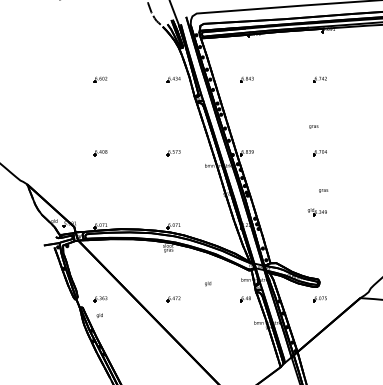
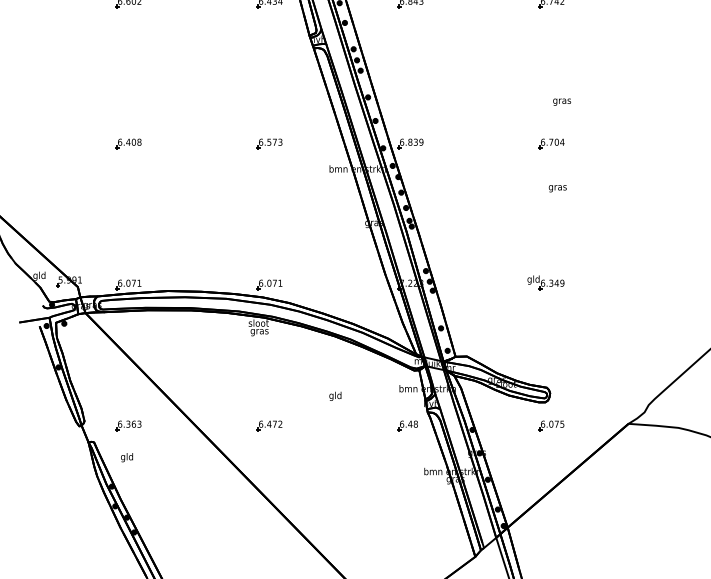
text: (313, 126) -> (561, 101), moved
text: (323, 190) -> (557, 187), moved
part: (316, 212) -> (544, 284), moved

